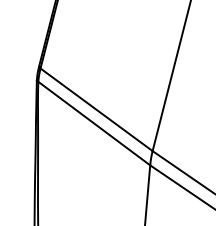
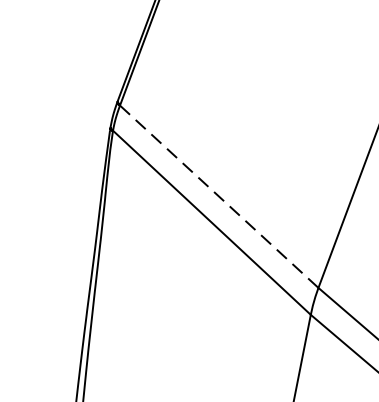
line: (96, 109) -> (219, 196), solid -> dashed

